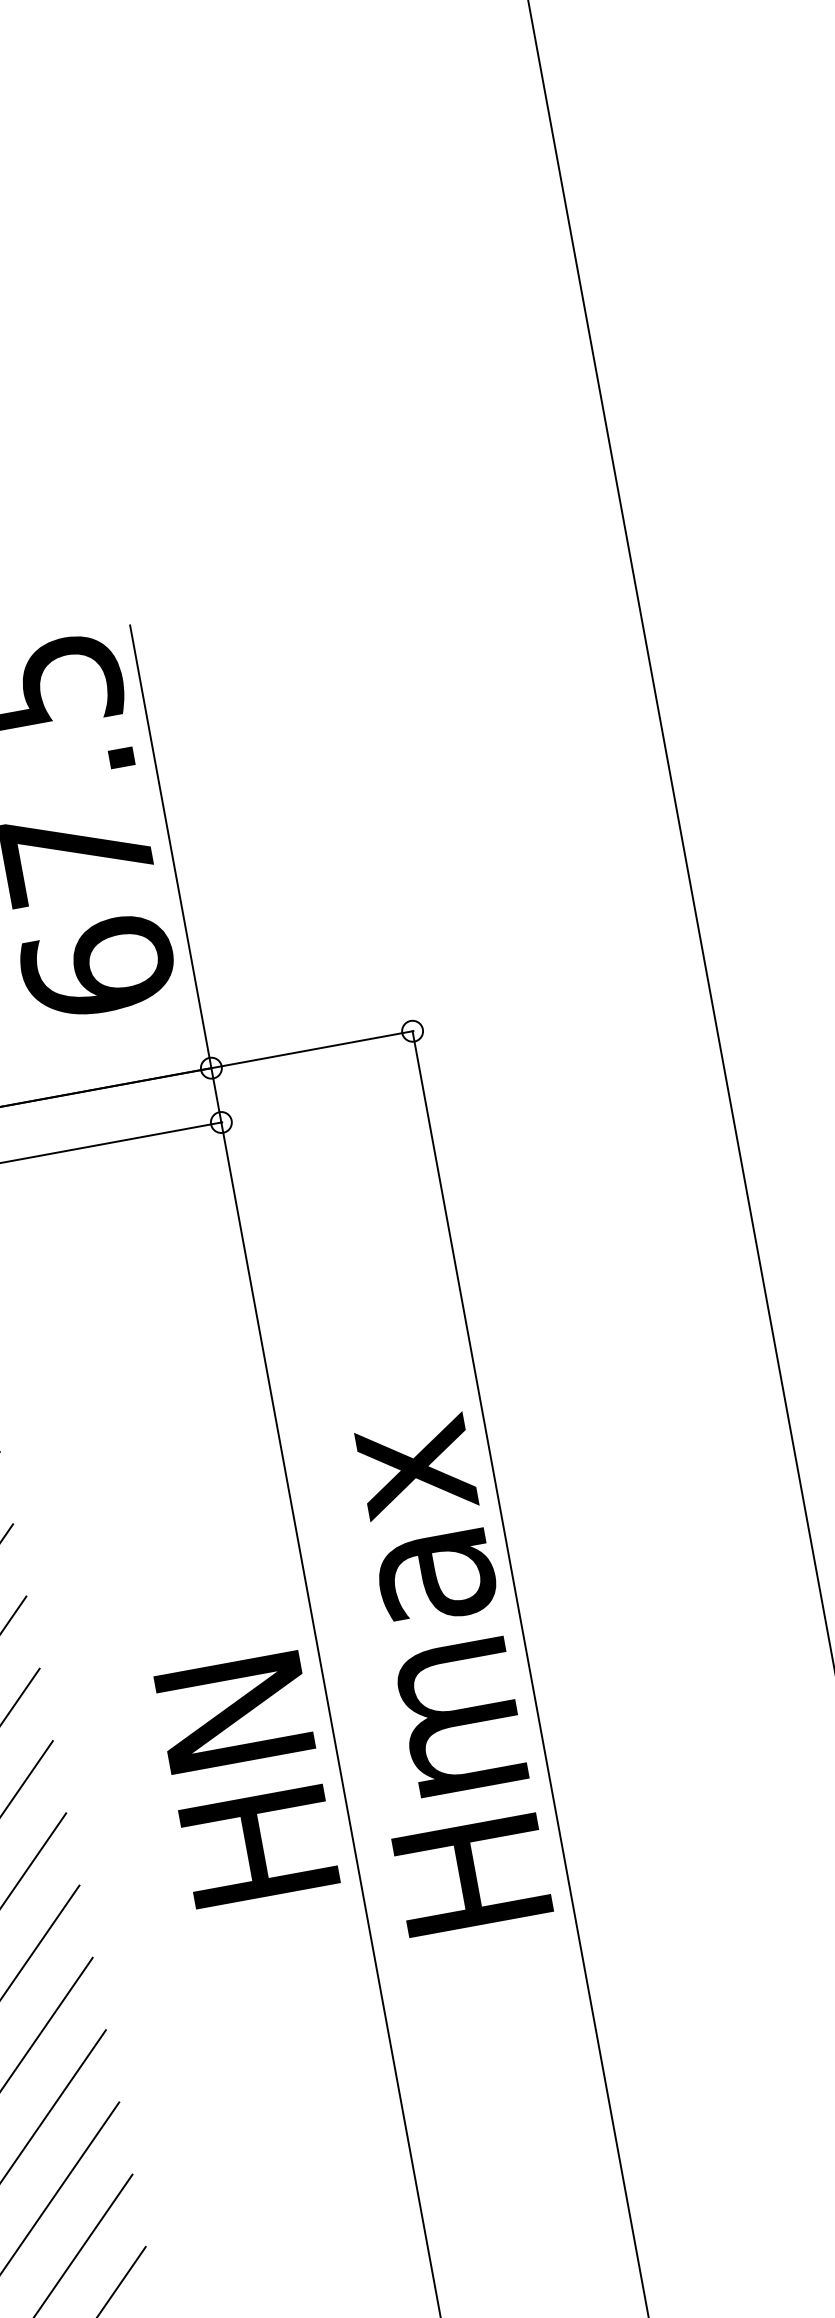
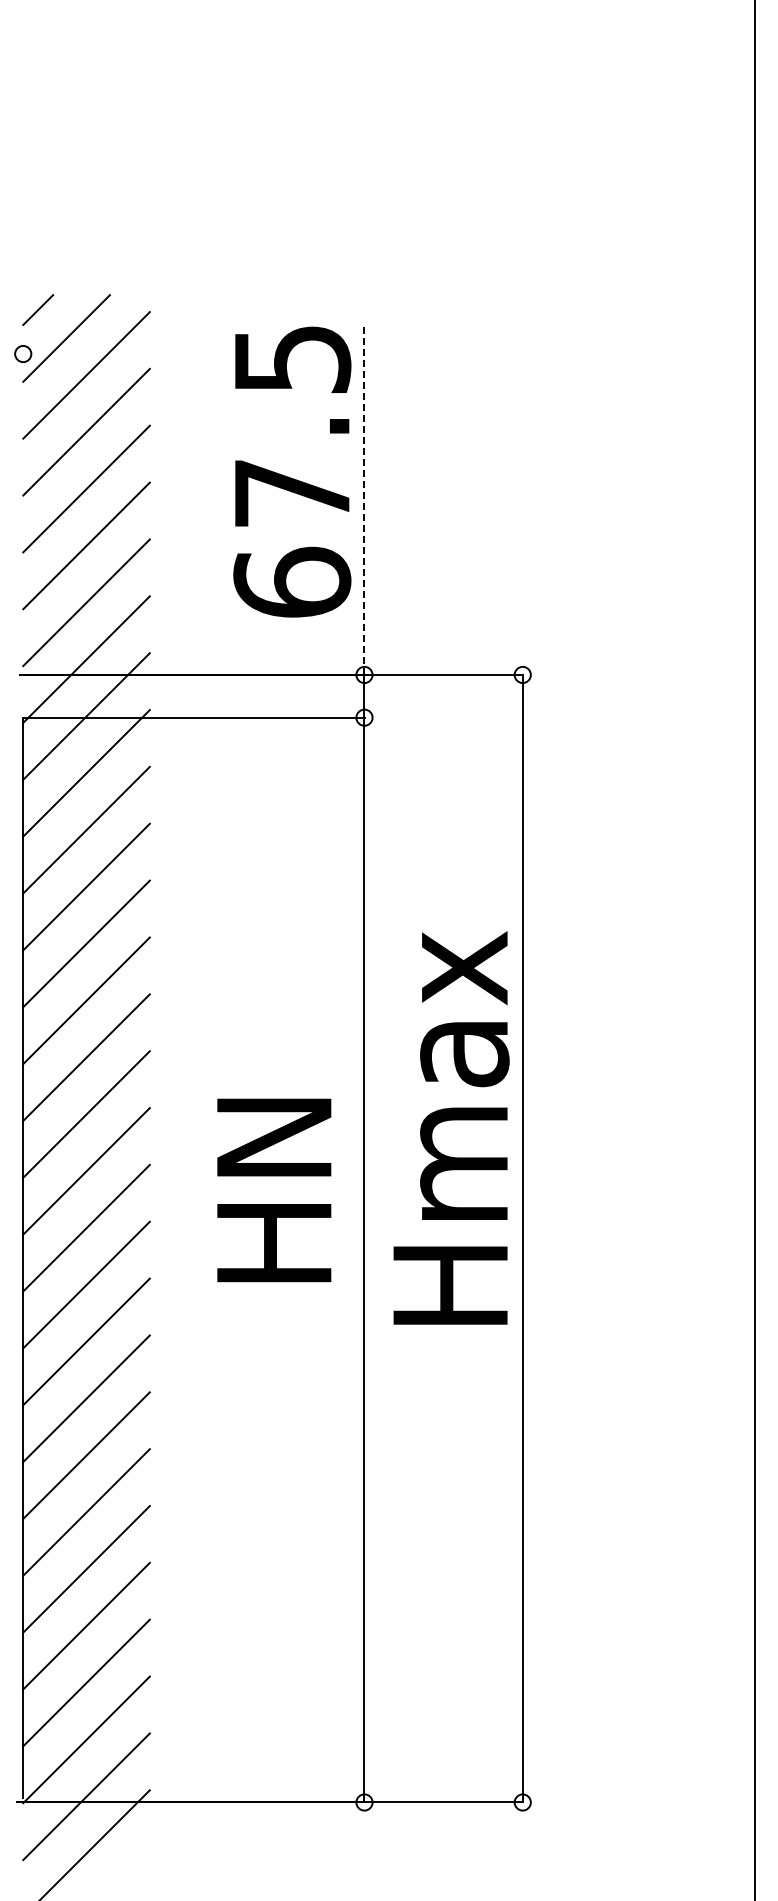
line: (170, 846) -> (364, 500), solid -> dashed
text: (436, 1673) -> (451, 1127), moved
text: (247, 1779) -> (274, 1190), moved

